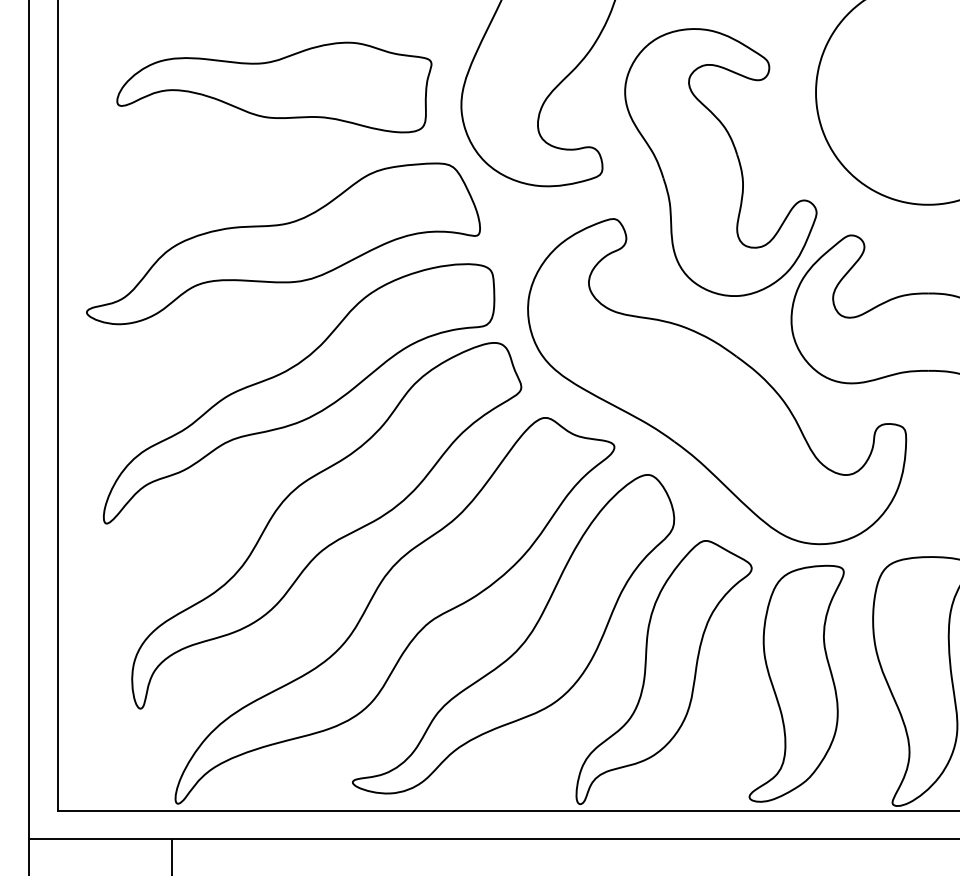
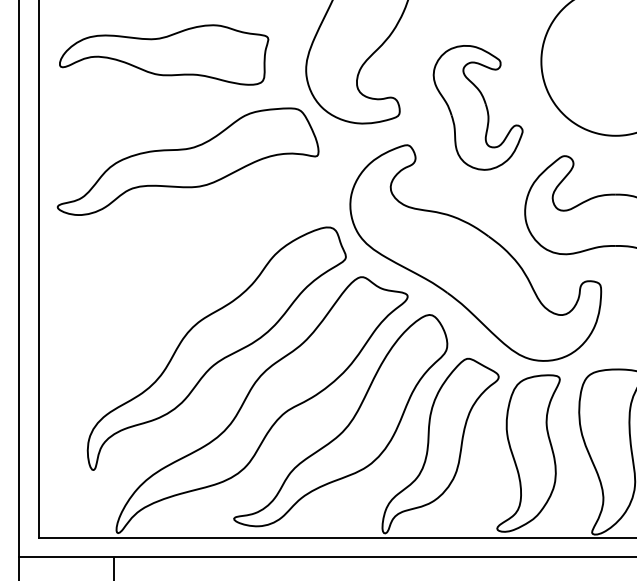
part: (274, 86) -> (164, 54), moved
part: (719, 162) -> (477, 107), size x0.7
part: (299, 394) -> (198, 261), removed

